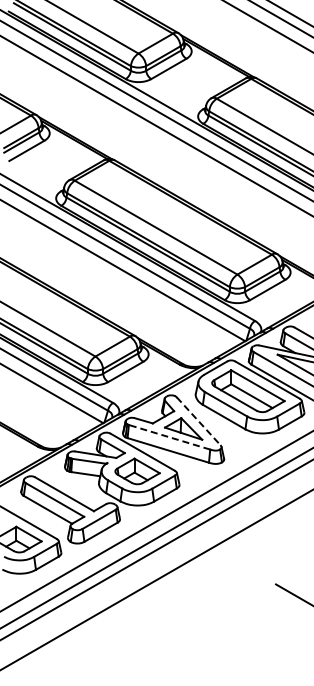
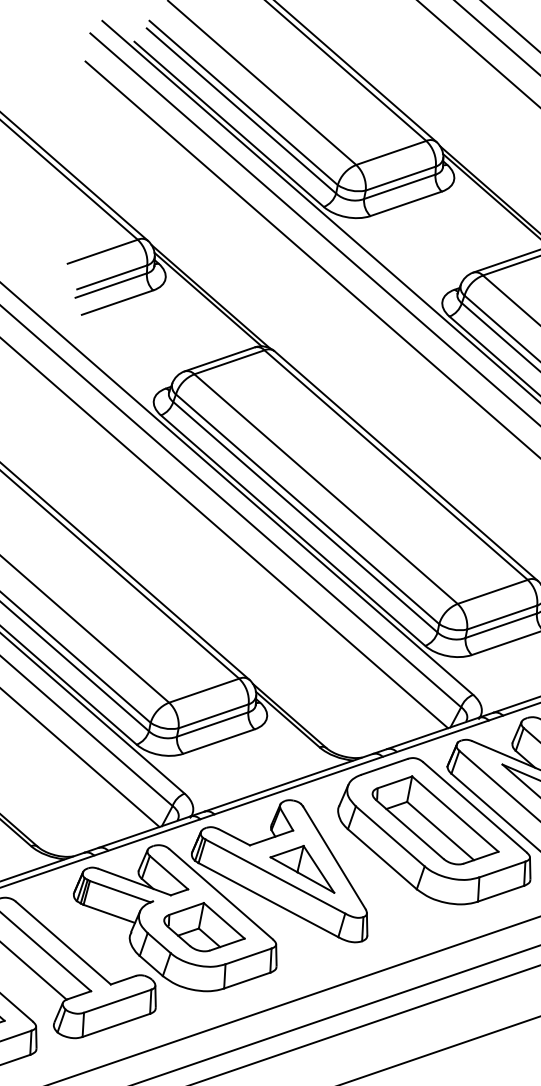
line: (198, 421) -> (333, 858), dashed -> solid
line: (169, 437) -> (275, 876), dashed -> solid

